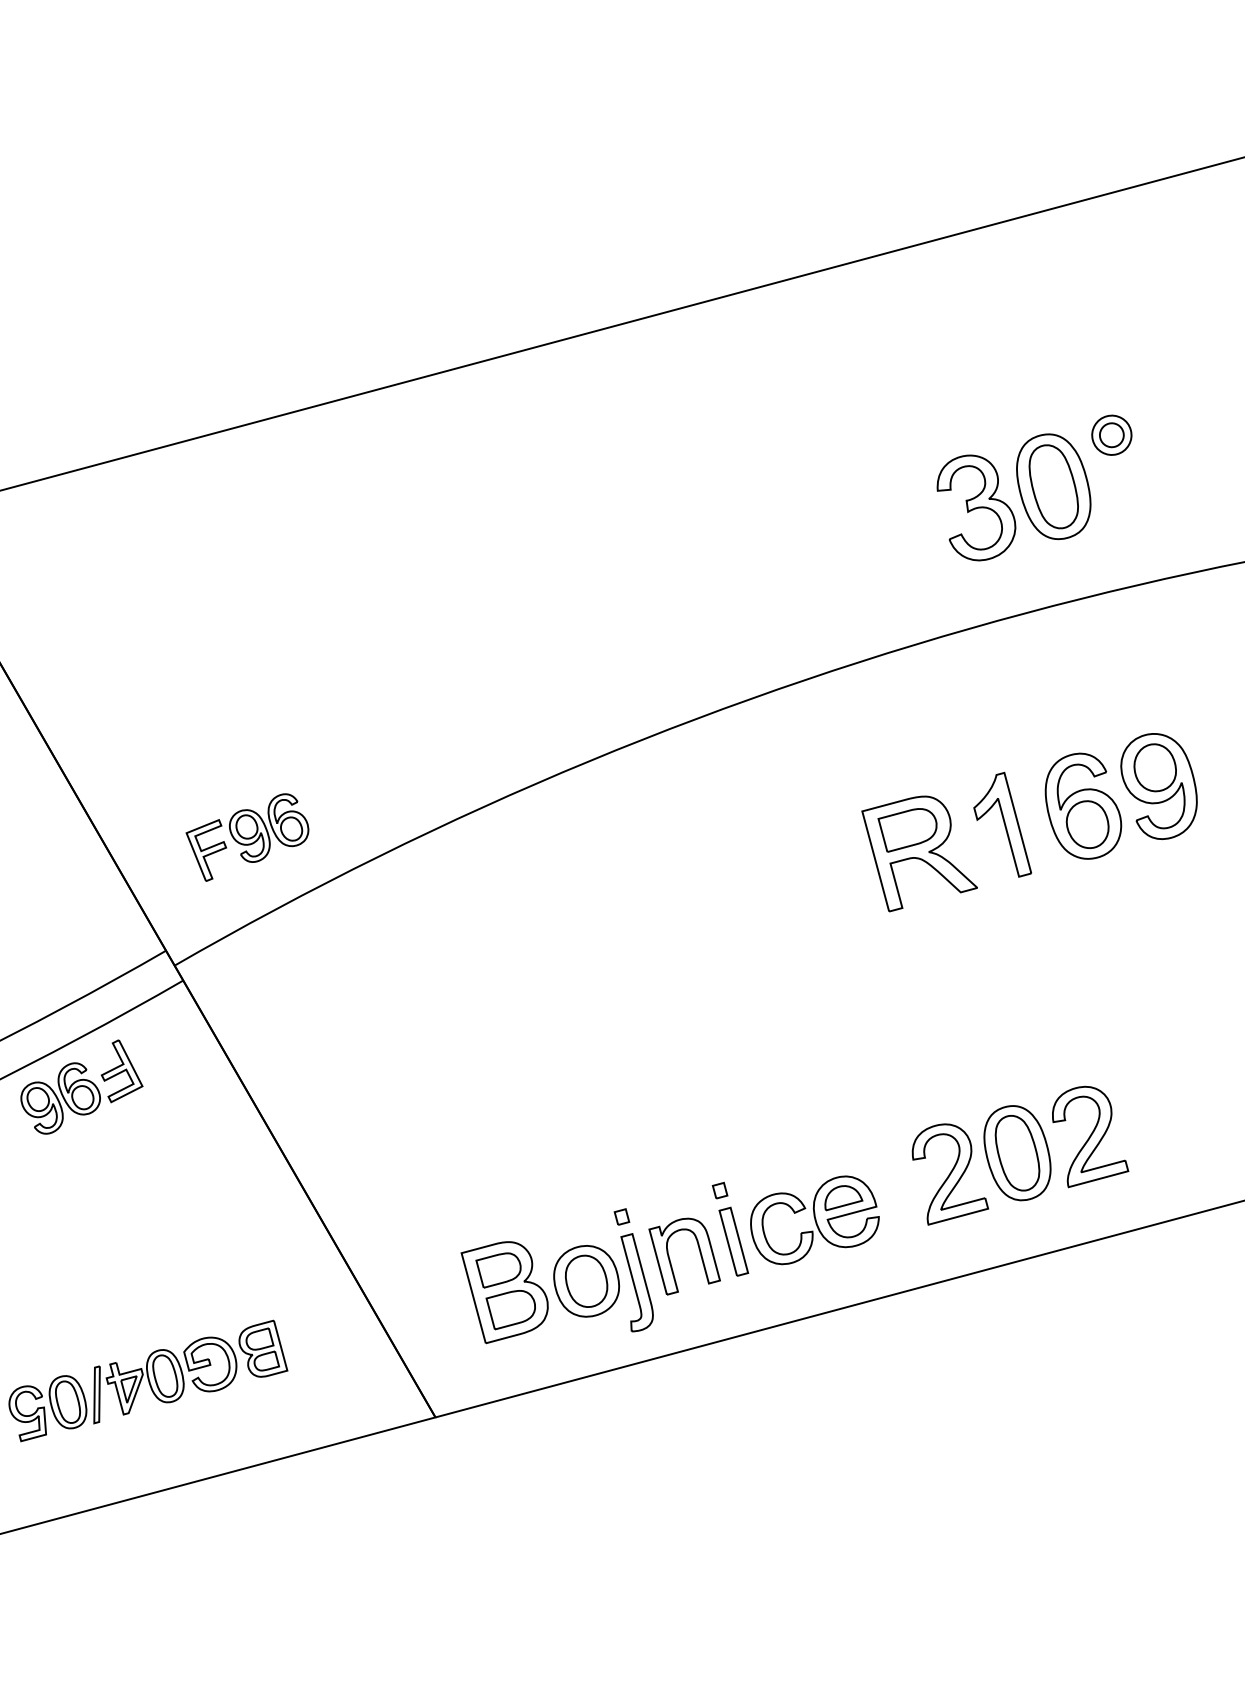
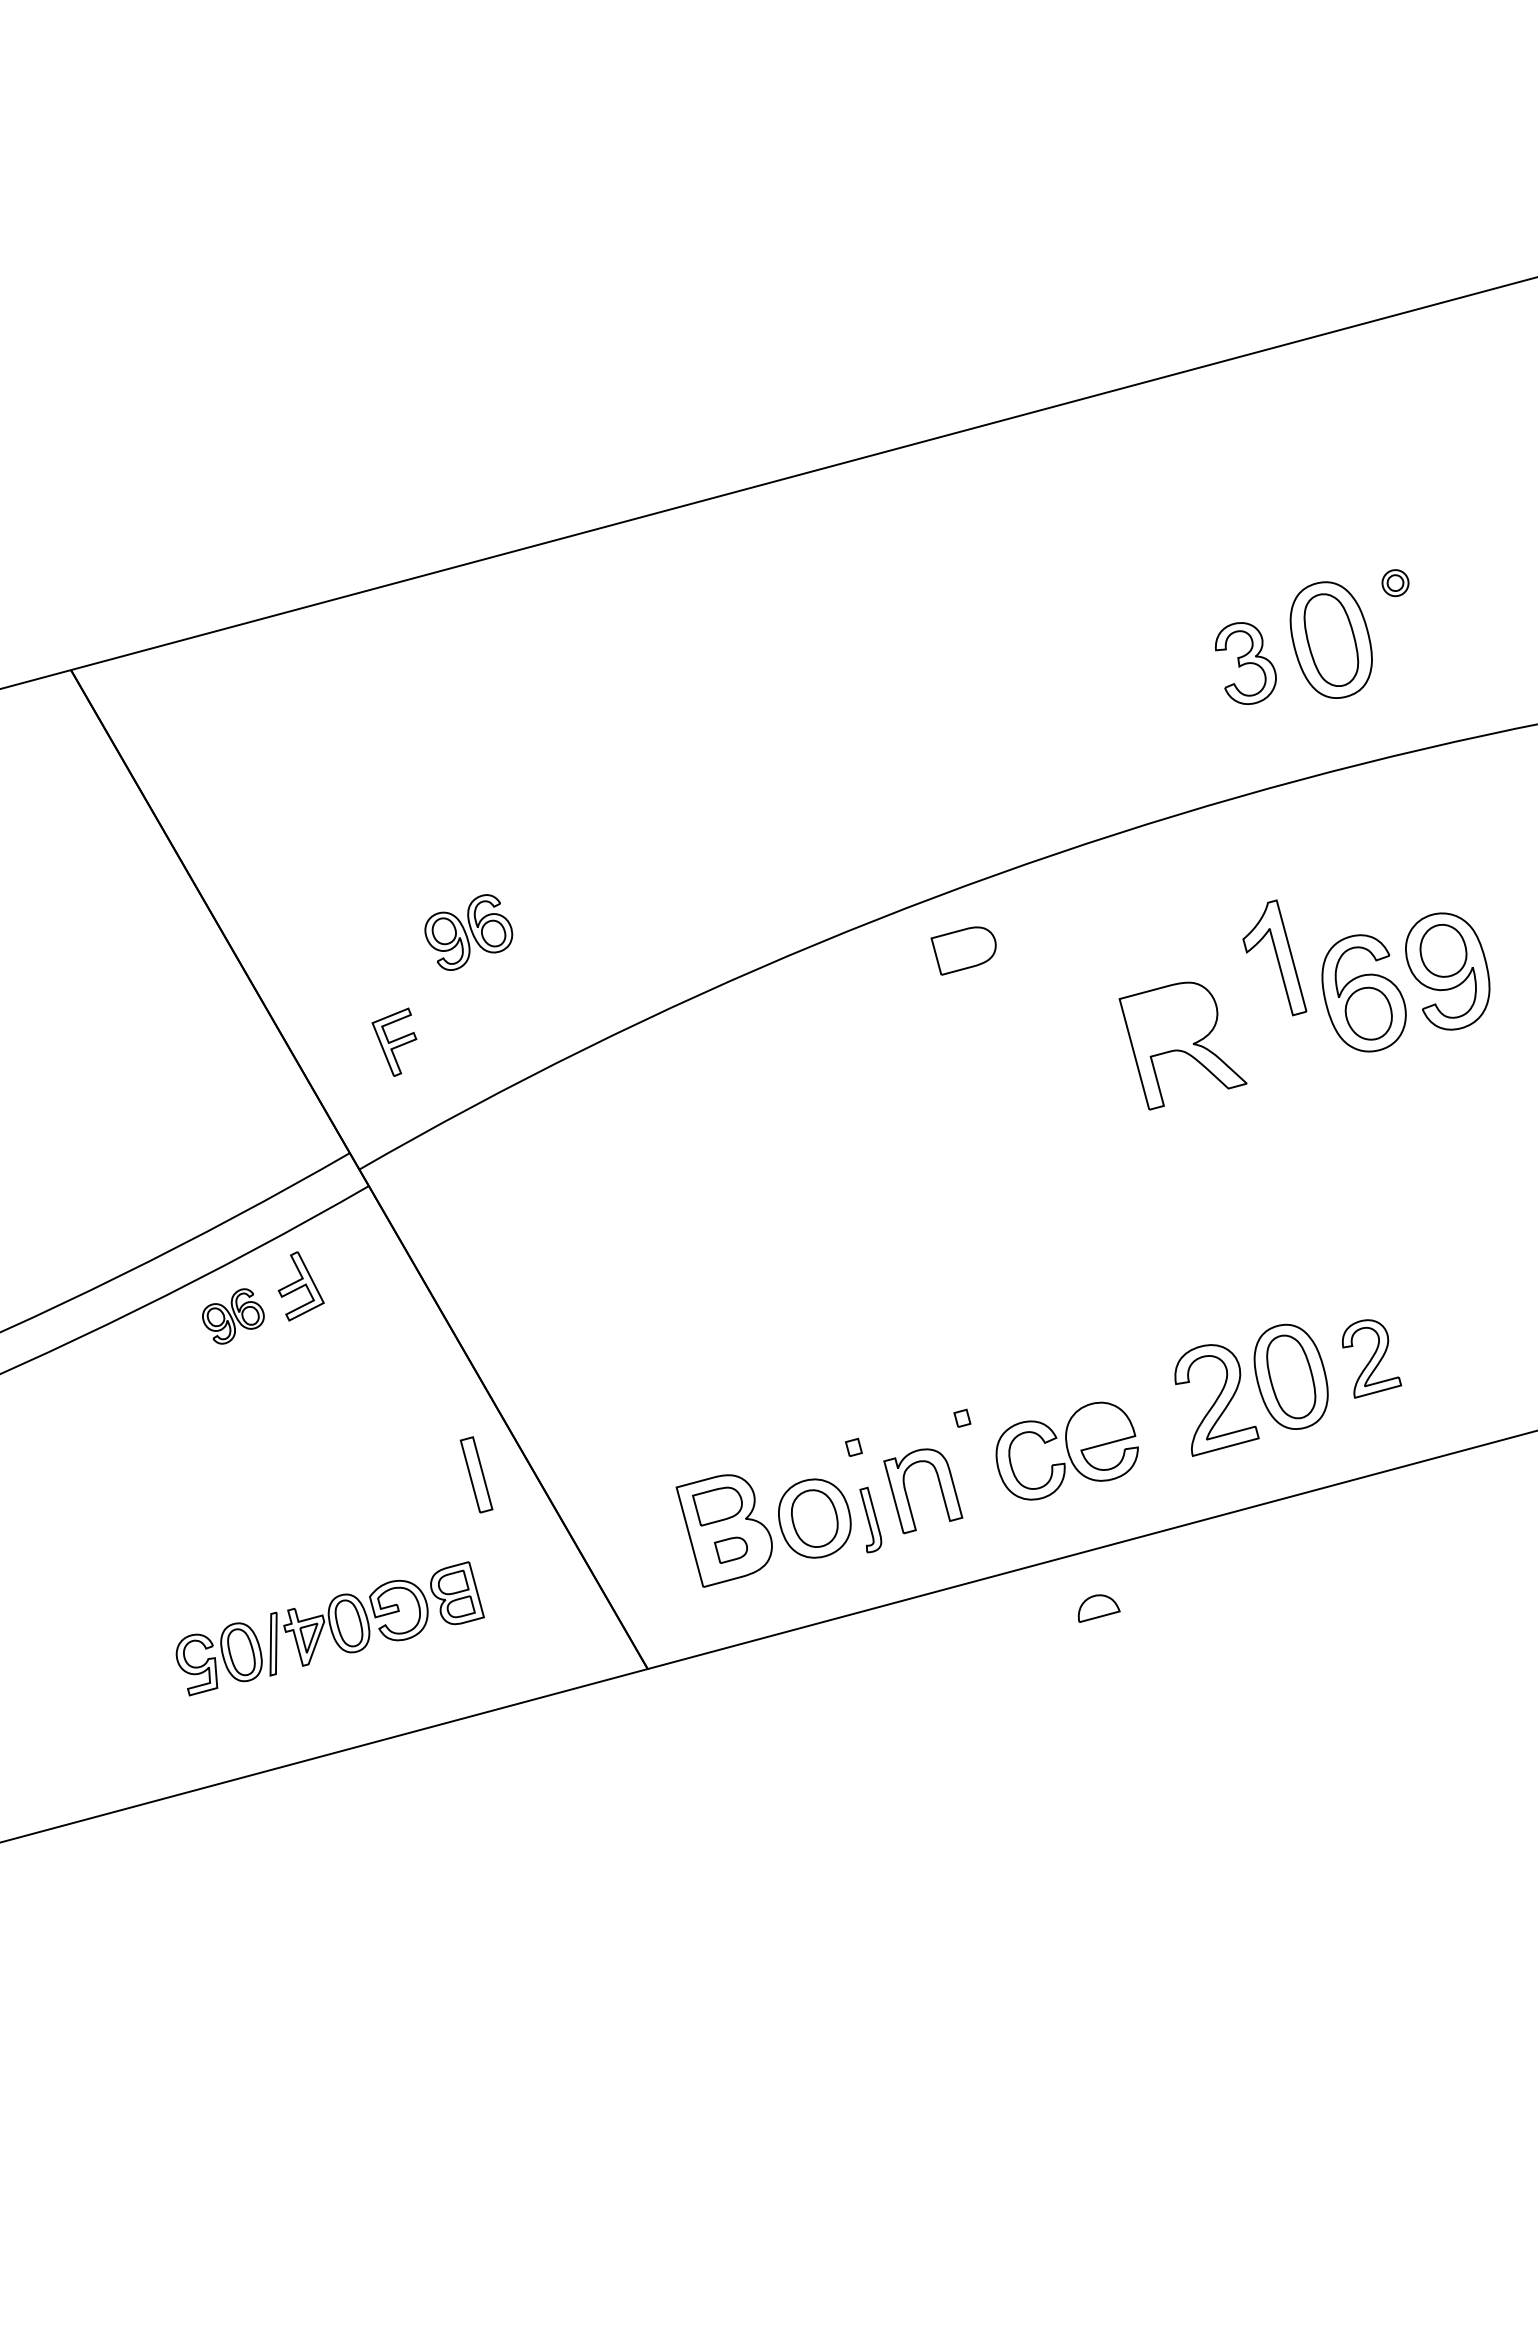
part: (1111, 434) -> (1395, 582), size x0.6
part: (976, 507) -> (1245, 663), size x0.7
part: (1002, 824) -> (1274, 957), moved
part: (268, 828) -> (468, 932), moved
part: (907, 829) -> (963, 950), moved
part: (60, 1098) -> (233, 1316), size x0.7
part: (1090, 1136) -> (1371, 1358), size x0.7
part: (843, 1198) -> (1098, 1608), moved
part: (733, 1241) -> (476, 1474), moved
part: (636, 1282) -> (870, 1519), size x0.6
part: (510, 1310) -> (730, 1550), size x0.6

